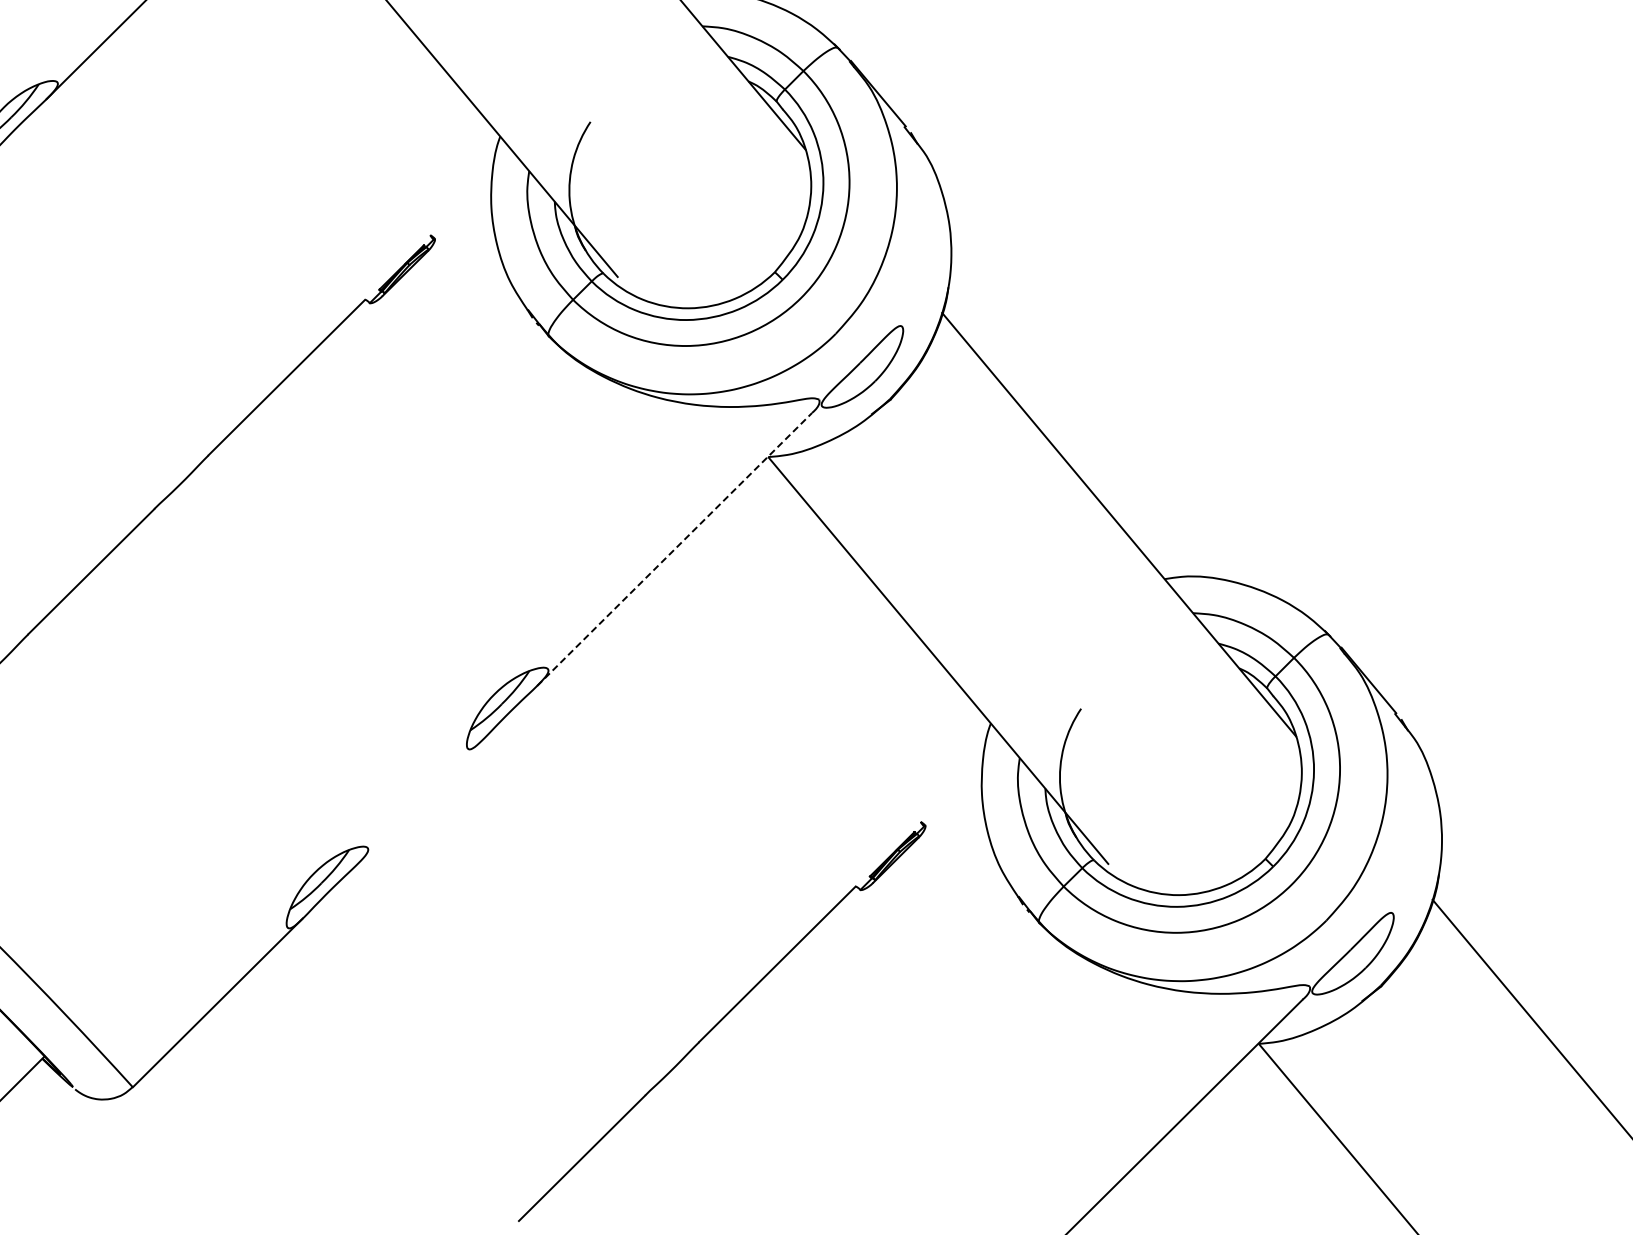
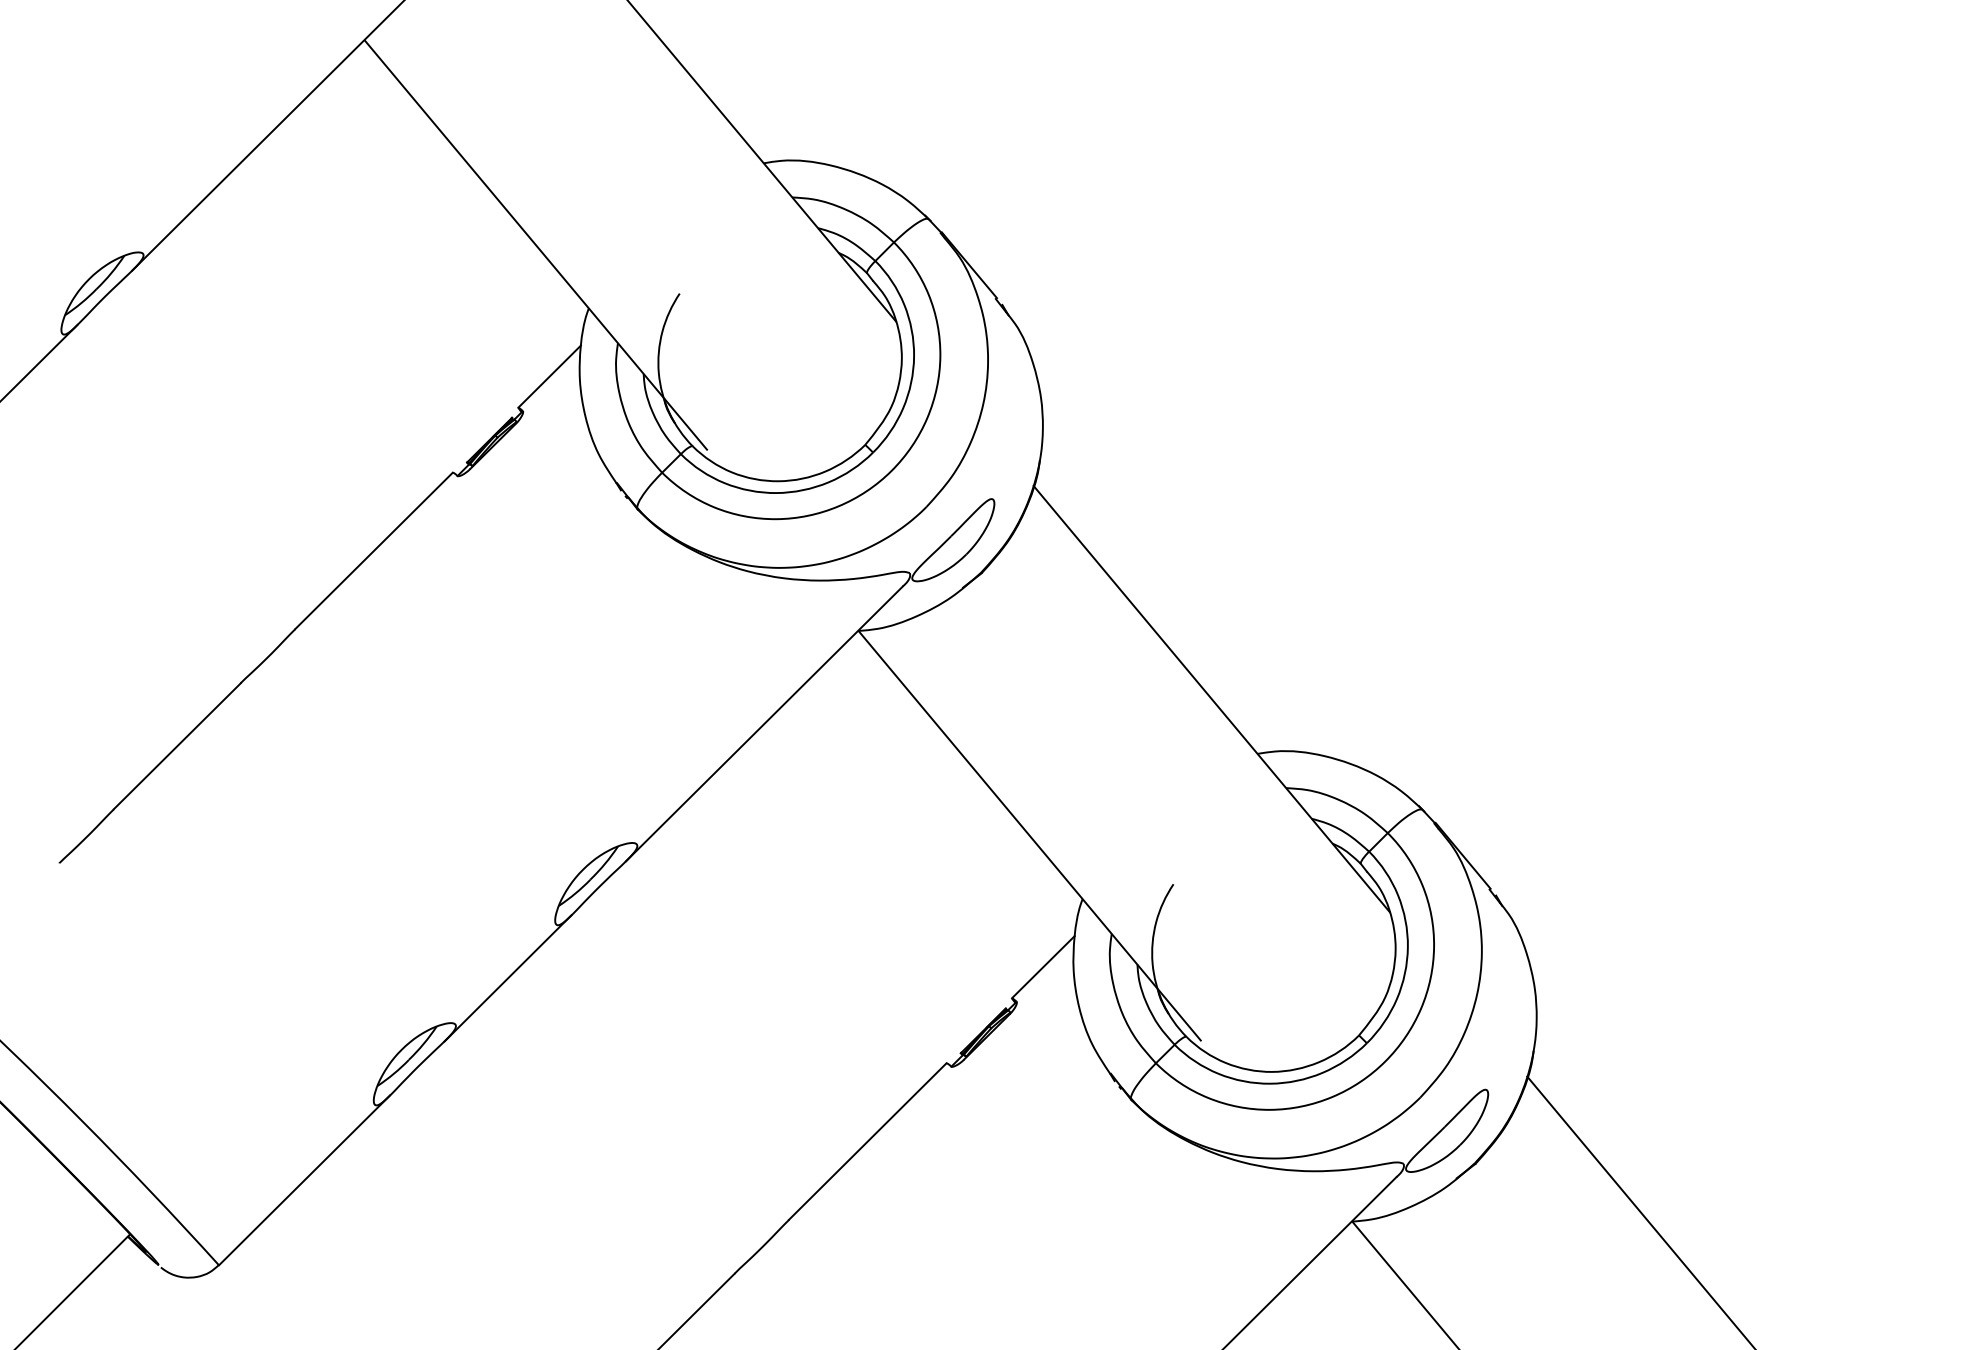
line: (461, 204) -> (549, 376), added
line: (674, 549) -> (764, 724), dashed -> solid
line: (952, 791) -> (1043, 967), added
line: (419, 802) -> (507, 978), added

